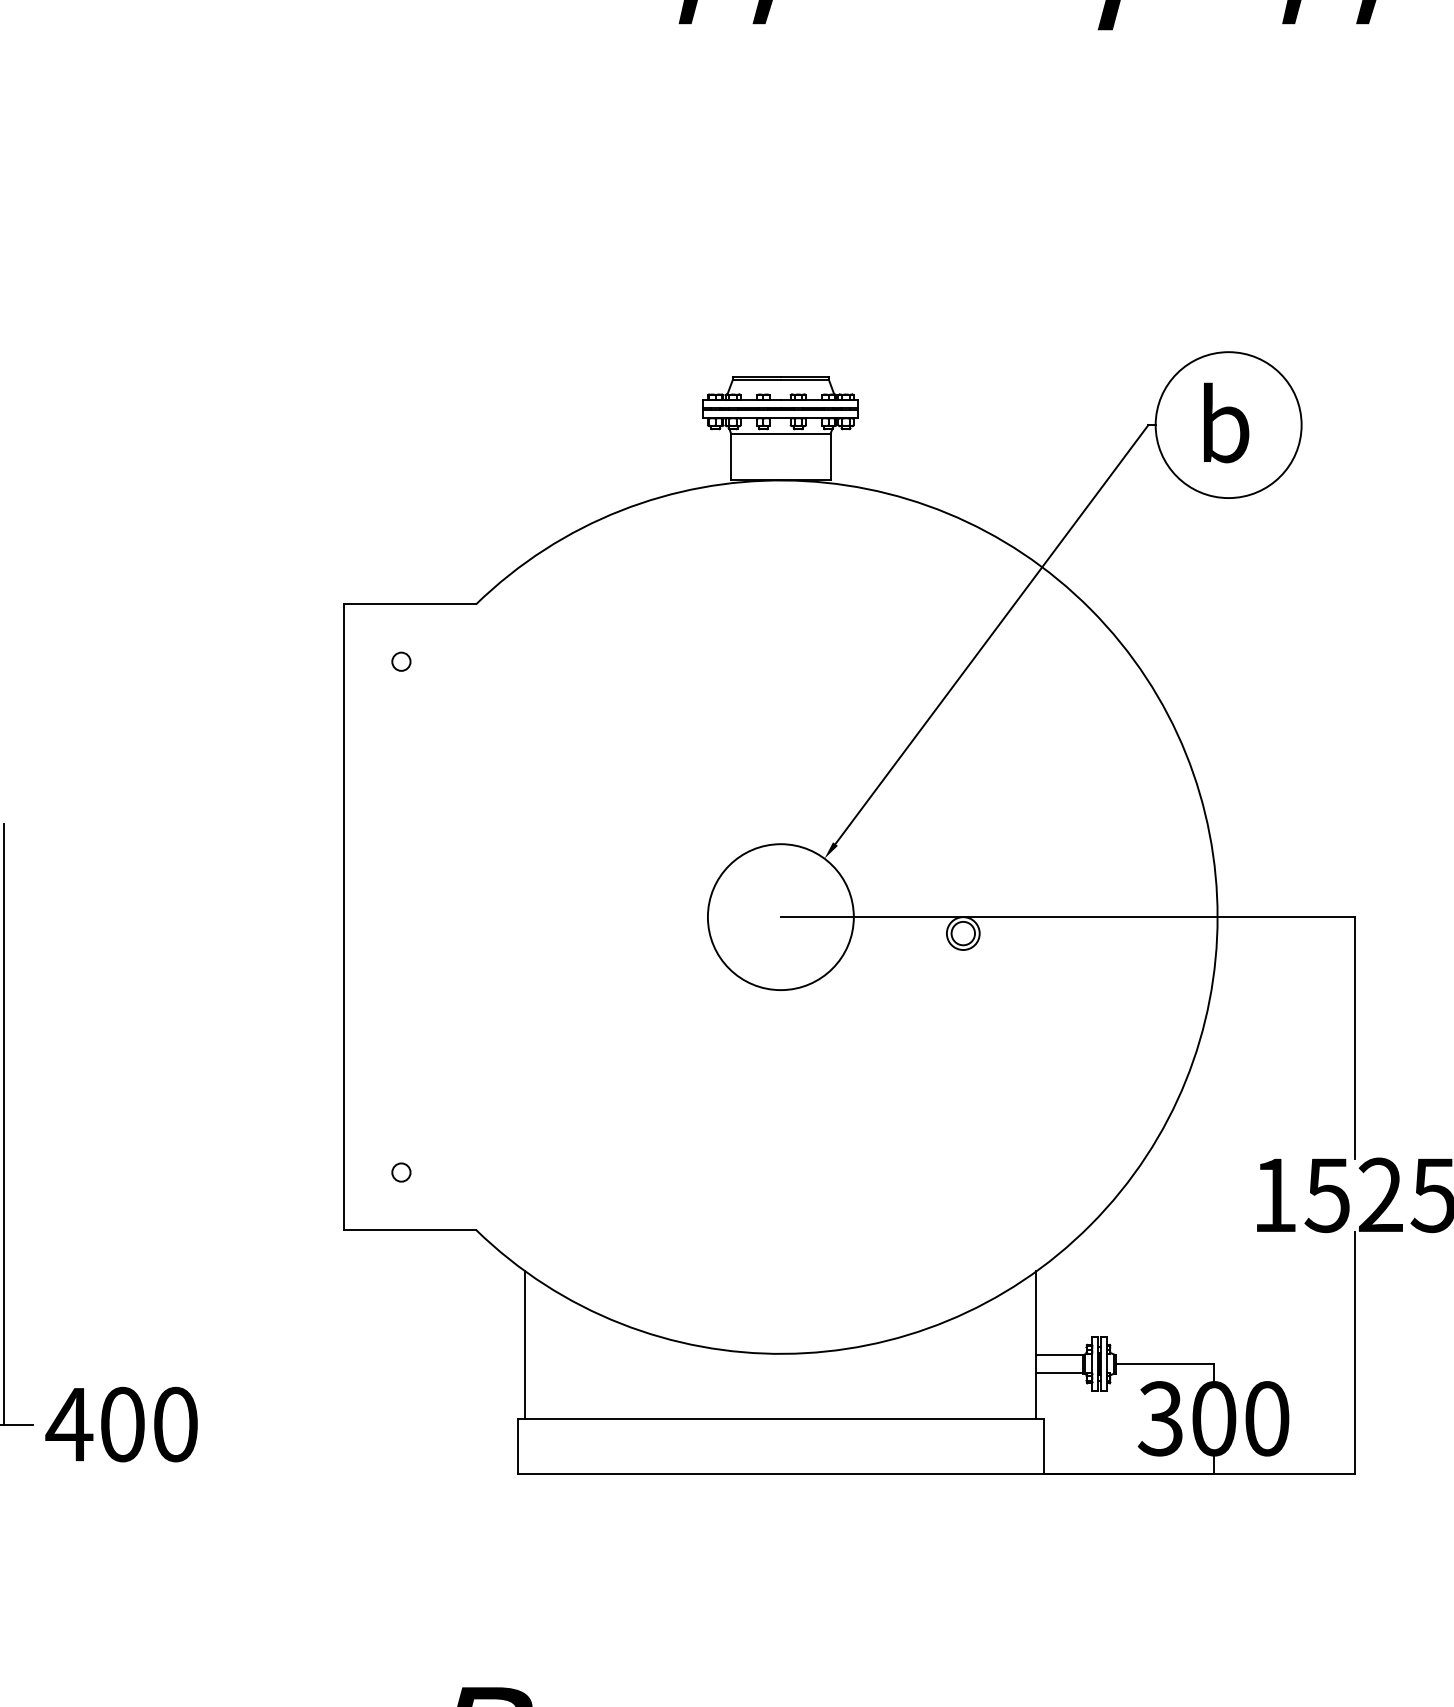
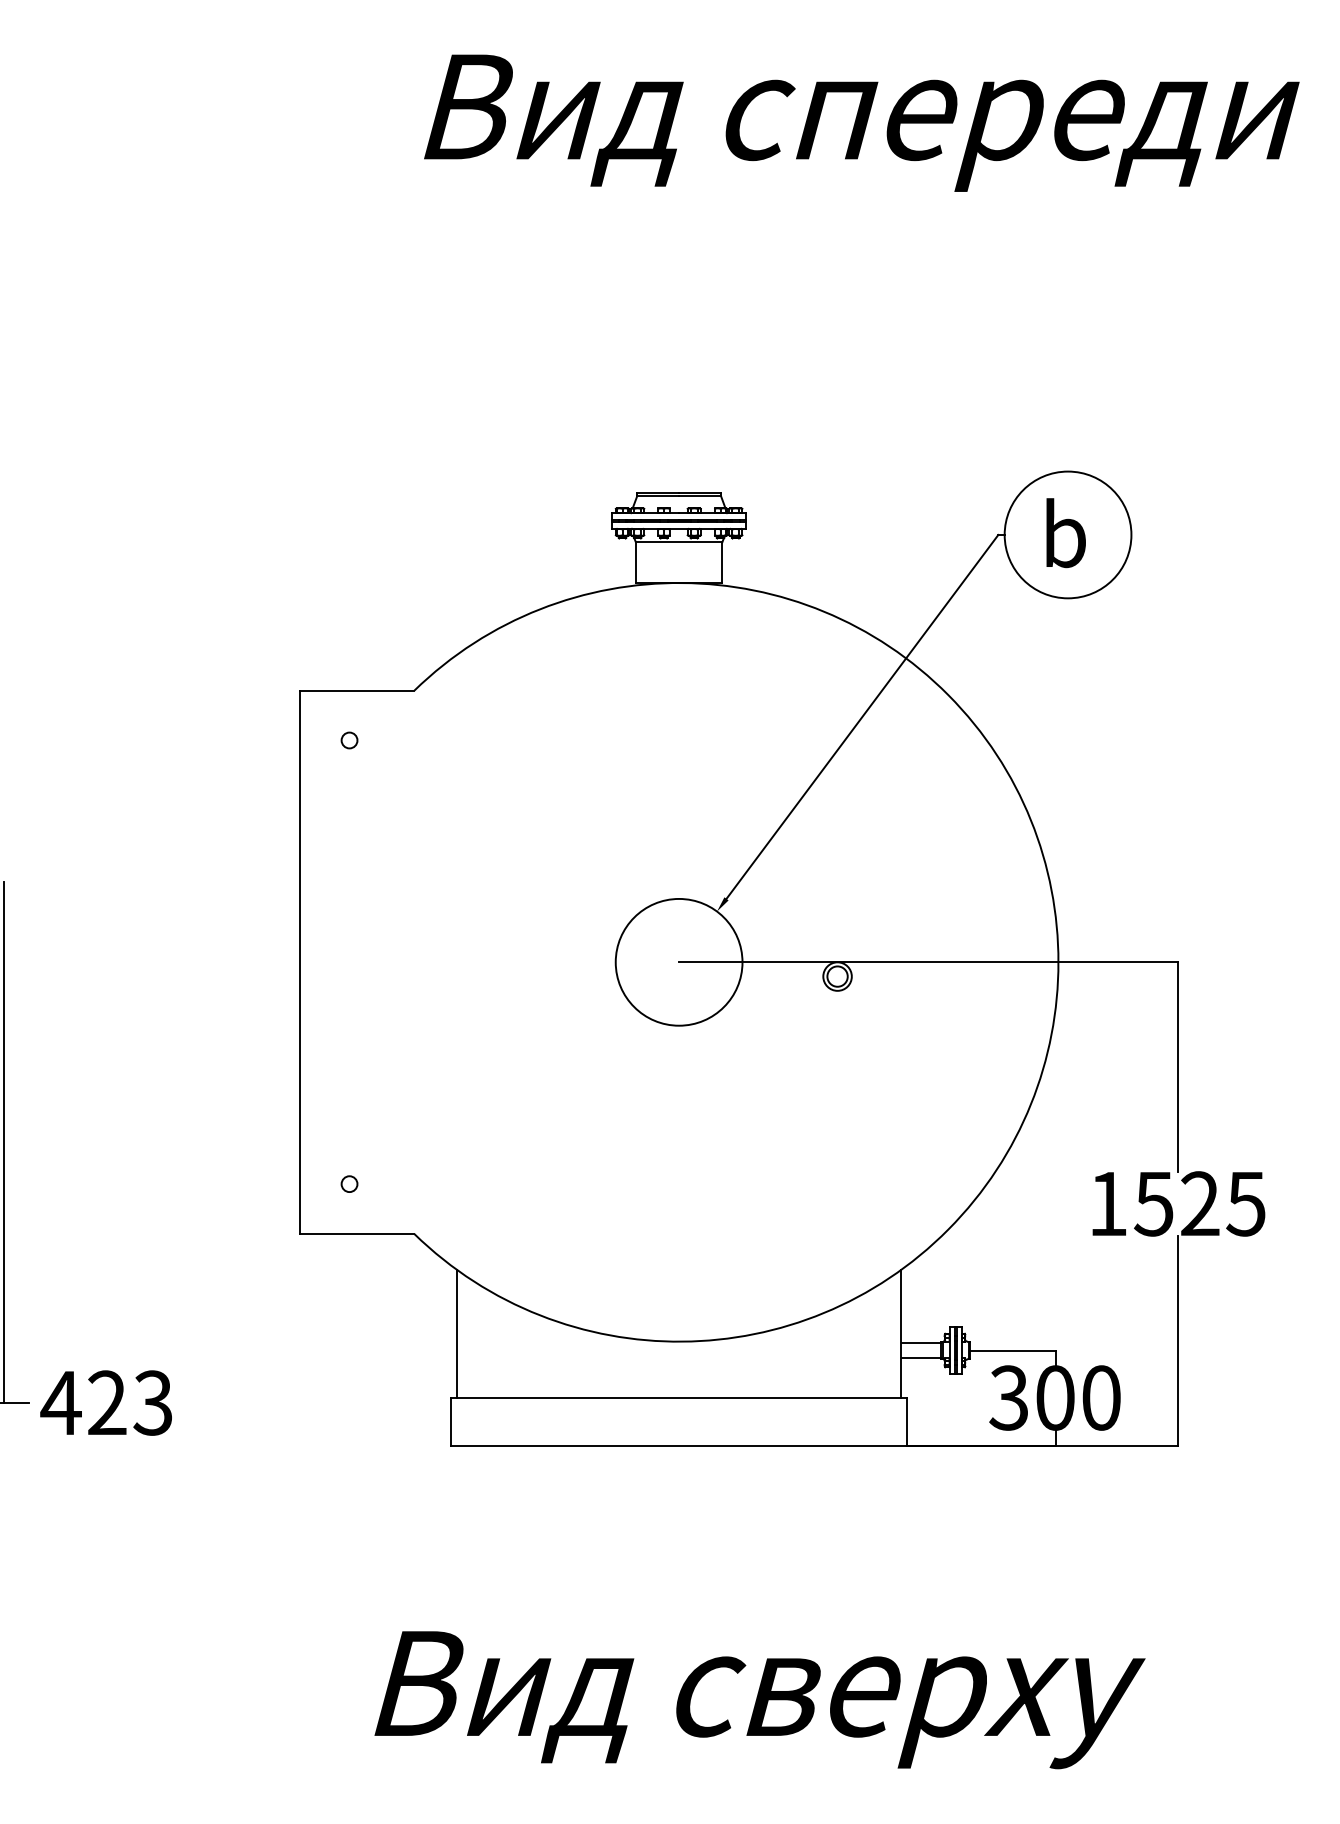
text: (149, 1423) -> (130, 1402), 400 -> 423

